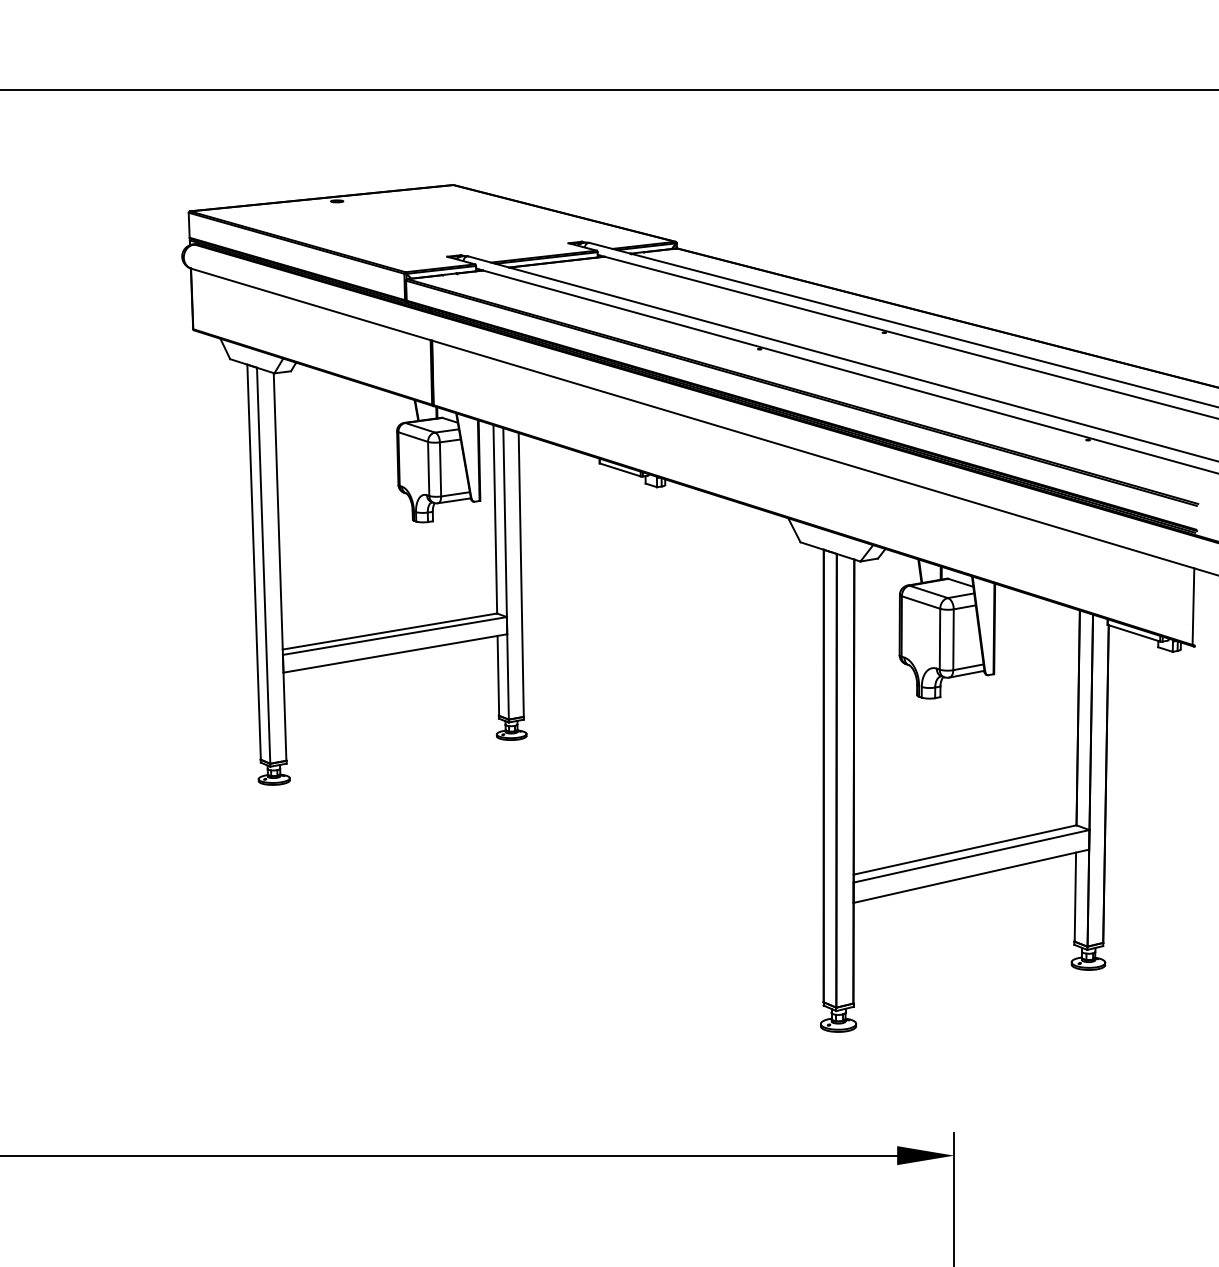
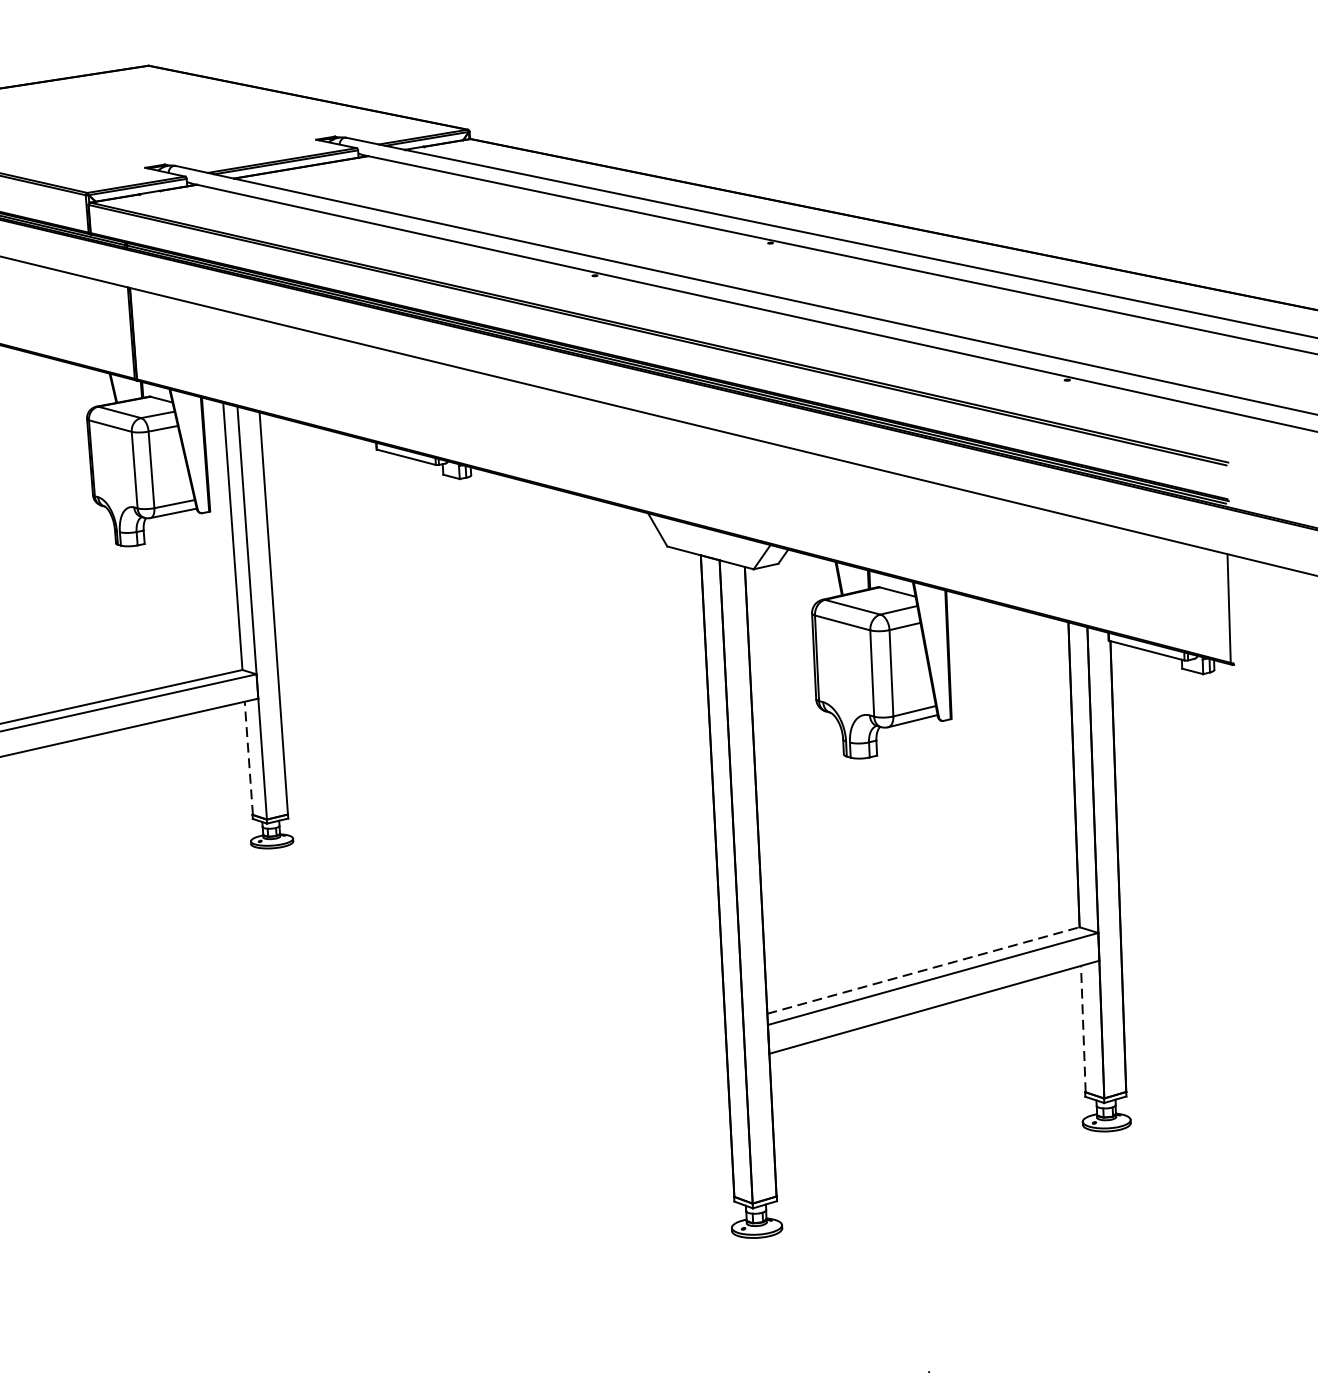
line: (498, 675) -> (248, 757), solid -> dashed
line: (965, 849) -> (924, 969), solid -> dashed
line: (1075, 897) -> (1083, 1029), solid -> dashed

